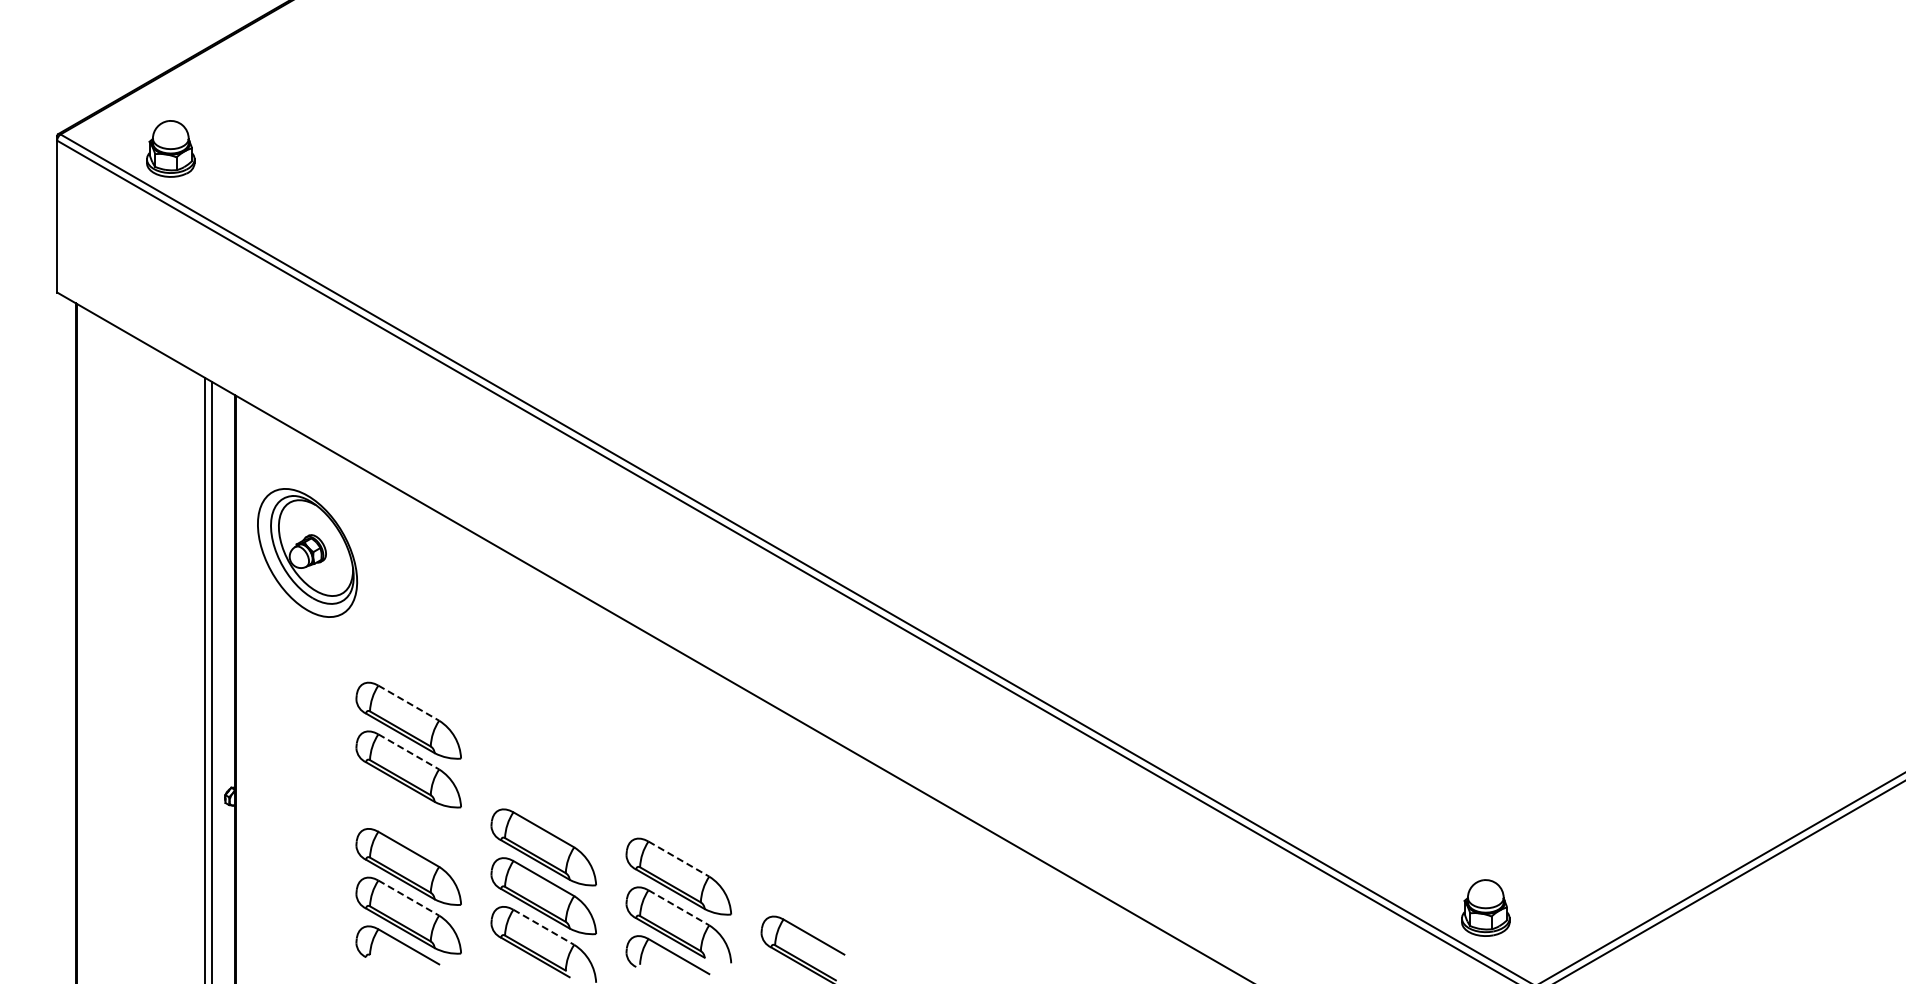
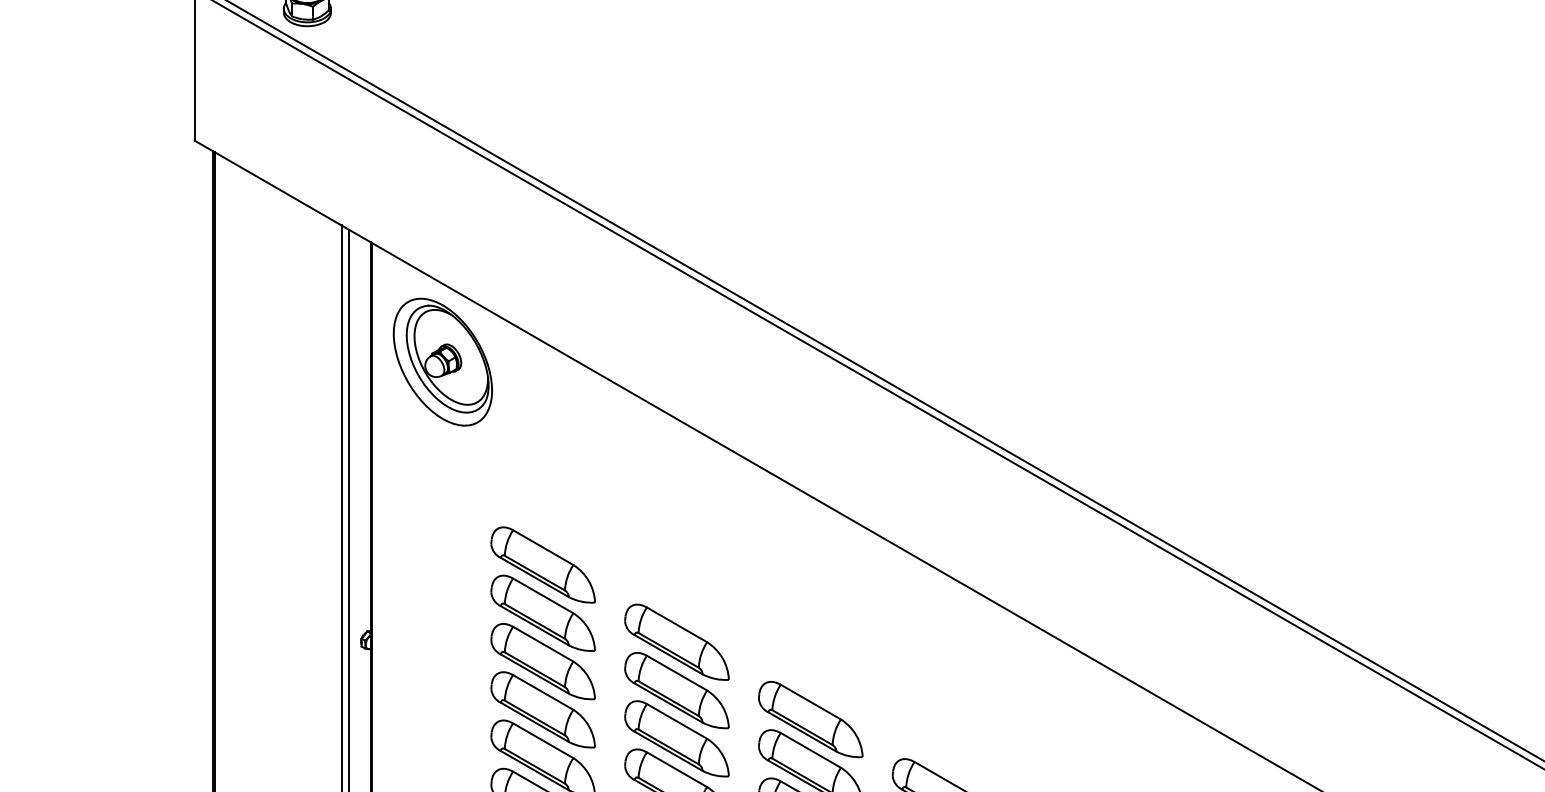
part: (307, 552) -> (442, 361), moved
line: (409, 703) -> (543, 547), dashed -> solid
line: (409, 752) -> (543, 596), dashed -> solid
part: (543, 798) -> (676, 642), added
part: (408, 818) -> (542, 661), added
line: (679, 859) -> (811, 702), dashed -> solid
line: (409, 898) -> (543, 741), dashed -> solid
line: (679, 908) -> (811, 751), dashed -> solid
line: (544, 927) -> (677, 769), dashed -> solid

